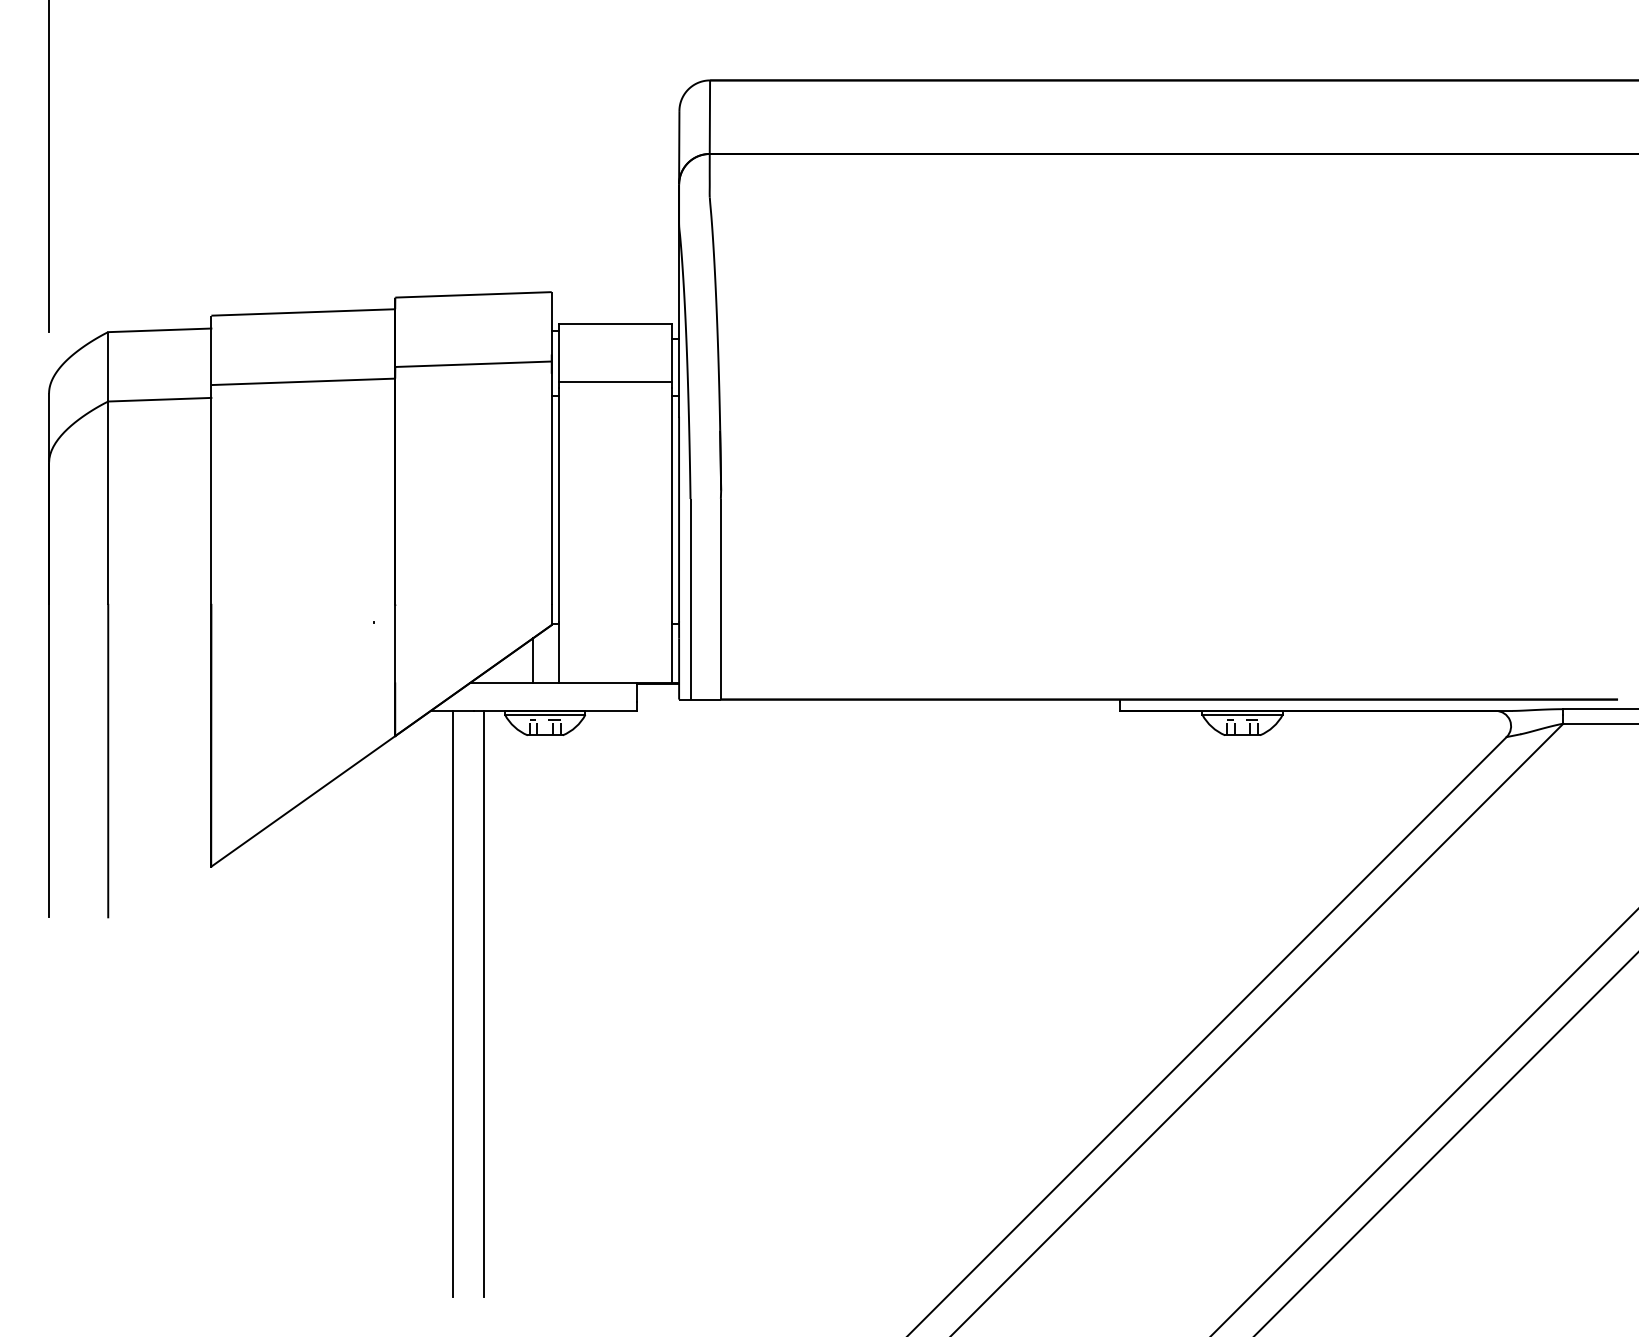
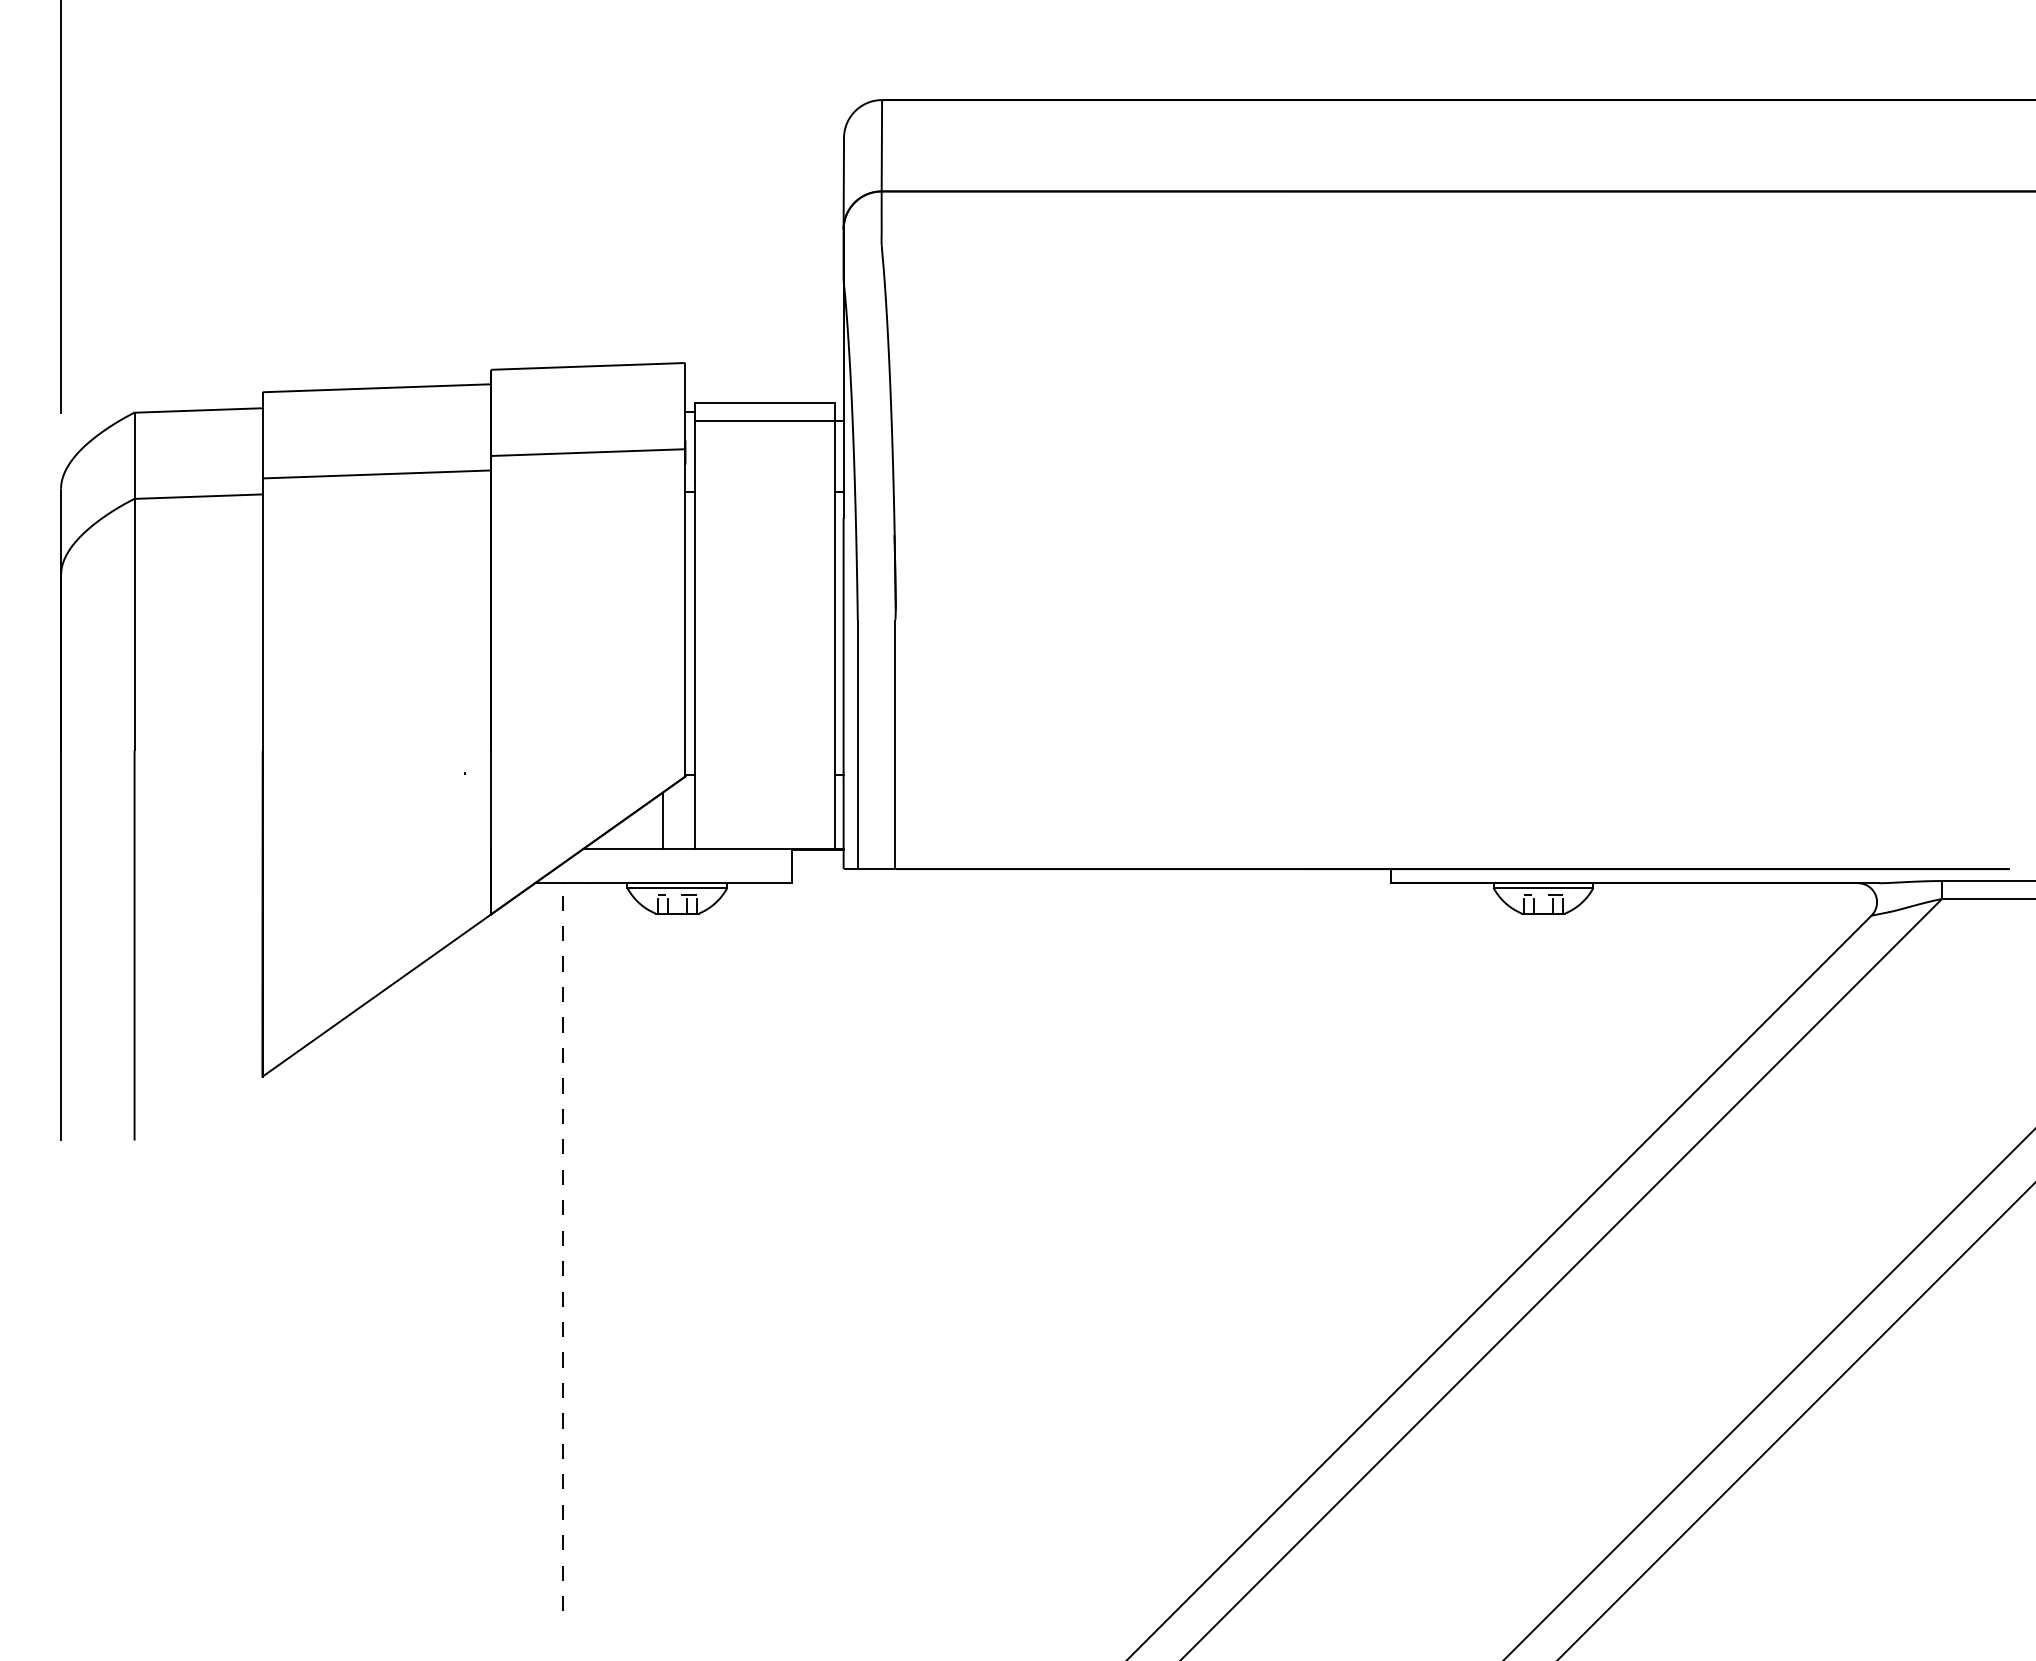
line: (615, 381) -> (764, 420), moved
line: (453, 1003) -> (563, 1246), solid -> dashed
line: (484, 1004) -> (601, 1247), removed

